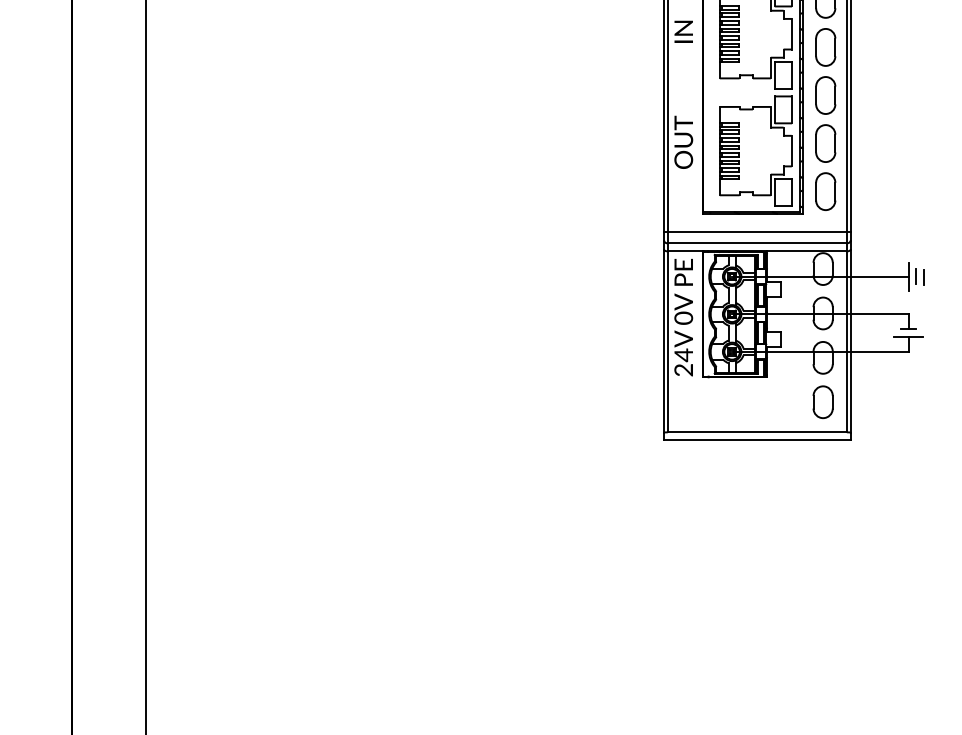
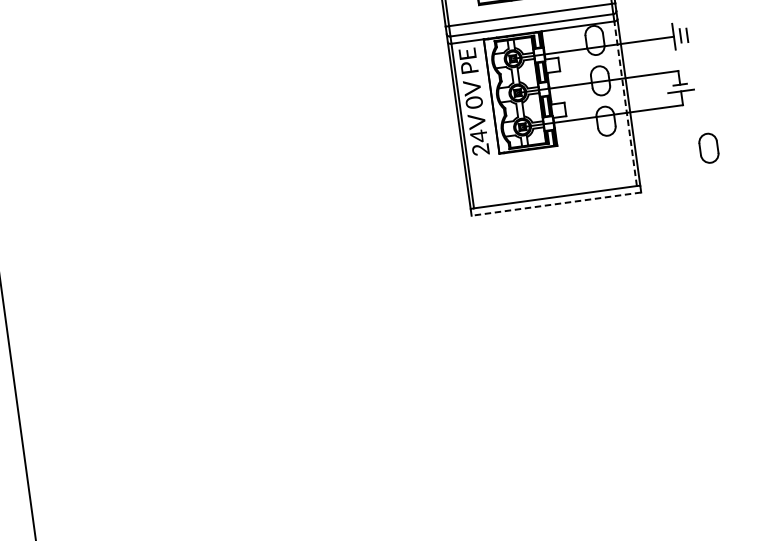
line: (846, 341) -> (625, 103), solid -> dashed
part: (822, 402) -> (708, 148), moved
line: (756, 439) -> (555, 203), solid -> dashed

